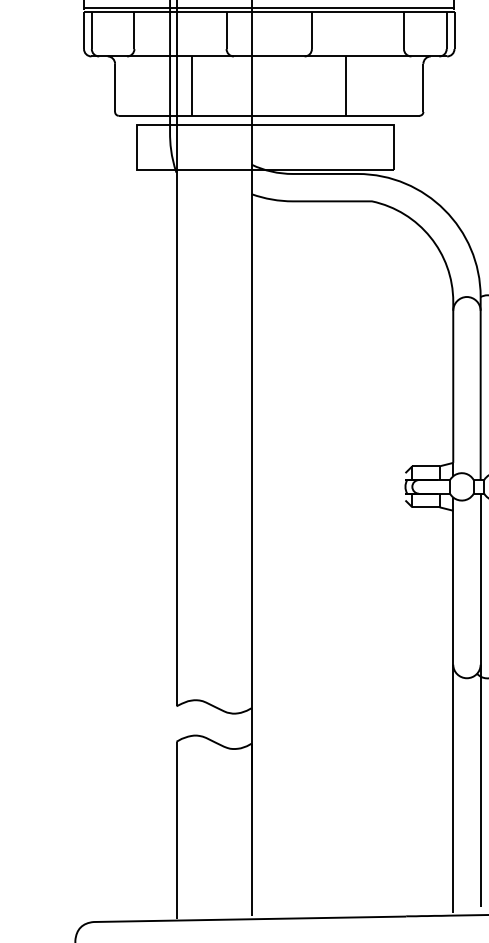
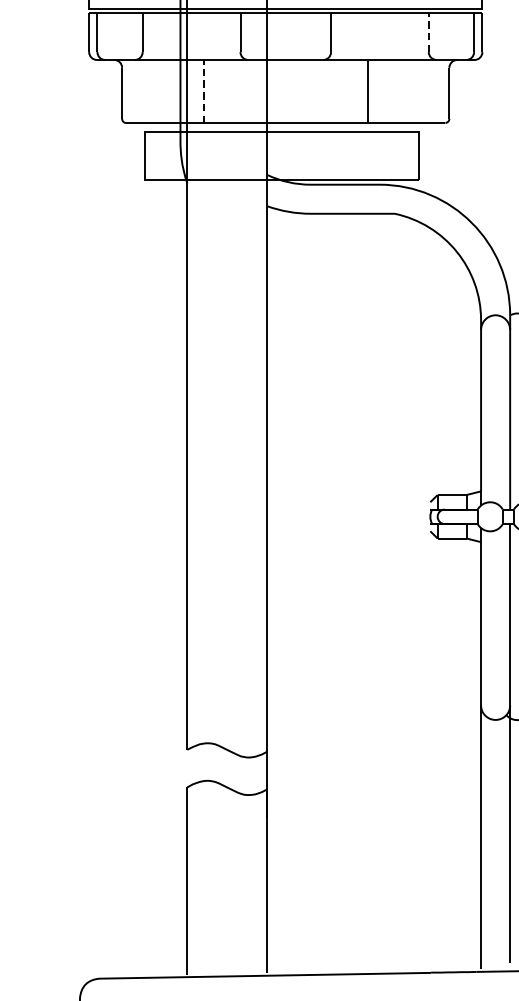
line: (403, 30) -> (428, 32), solid -> dashed
line: (192, 86) -> (204, 91), solid -> dashed

